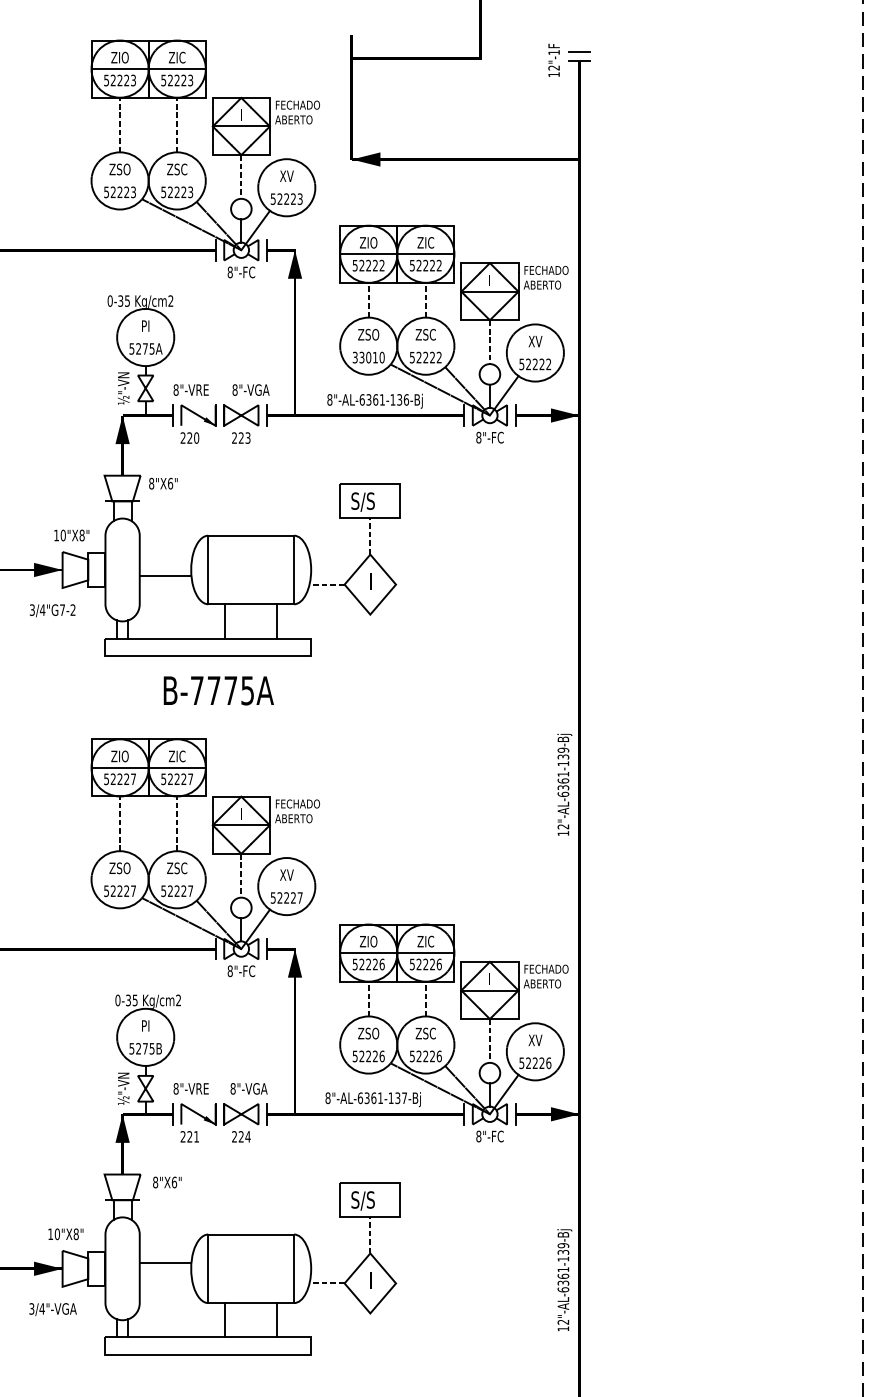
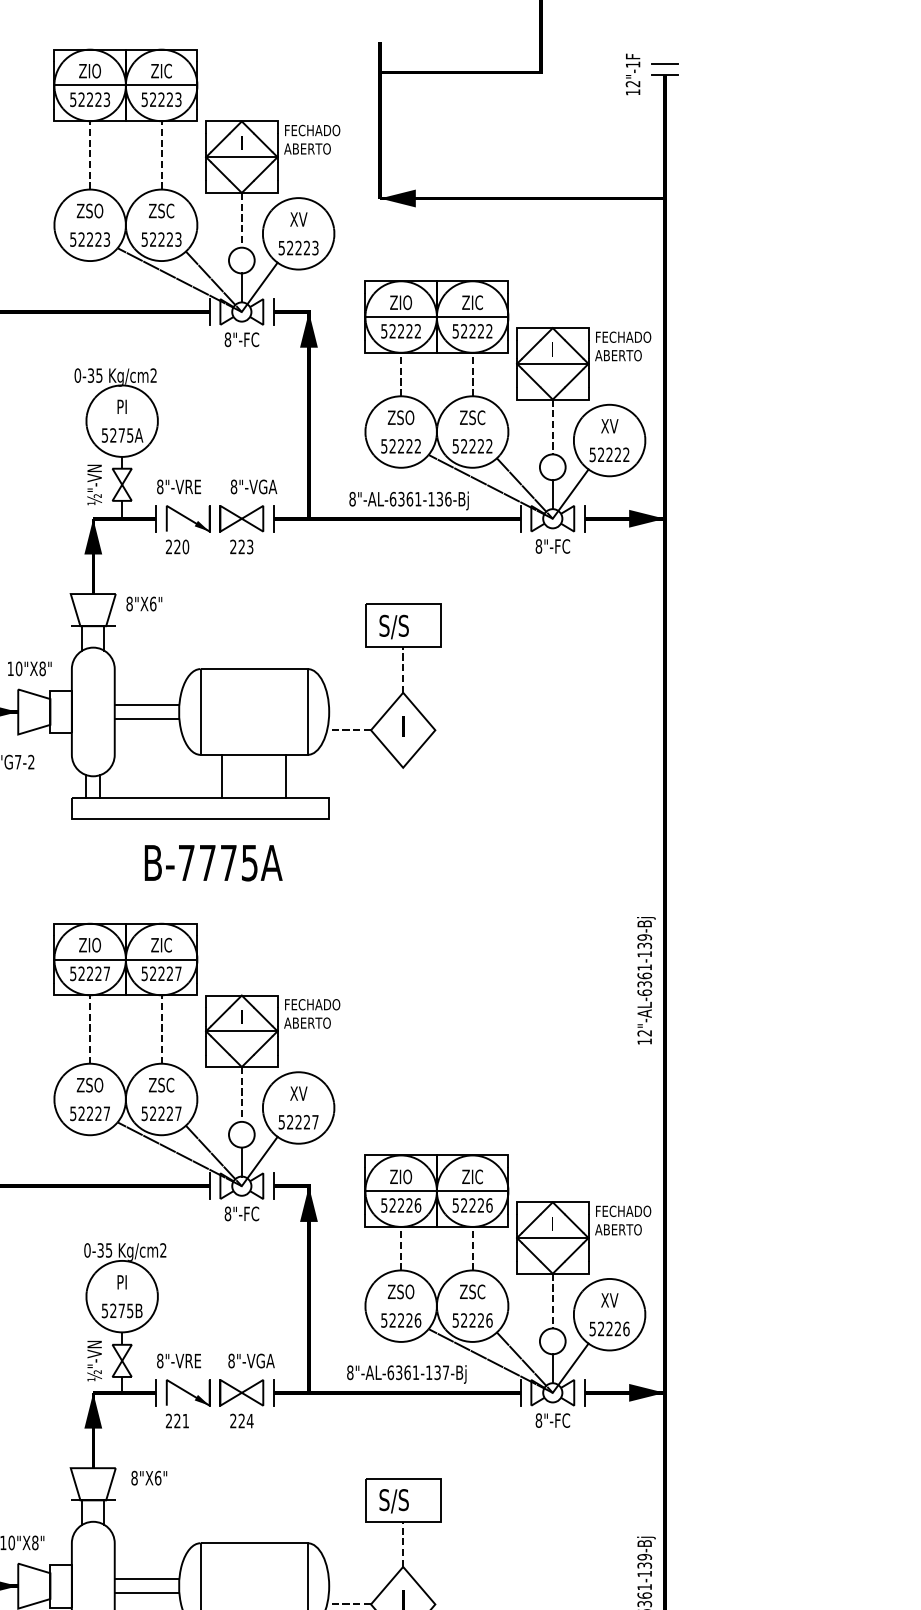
text: (368, 357) -> (400, 446), 33010 -> 52222
line: (165, 564) -> (146, 705), added
line: (165, 1274) -> (146, 1593), added

